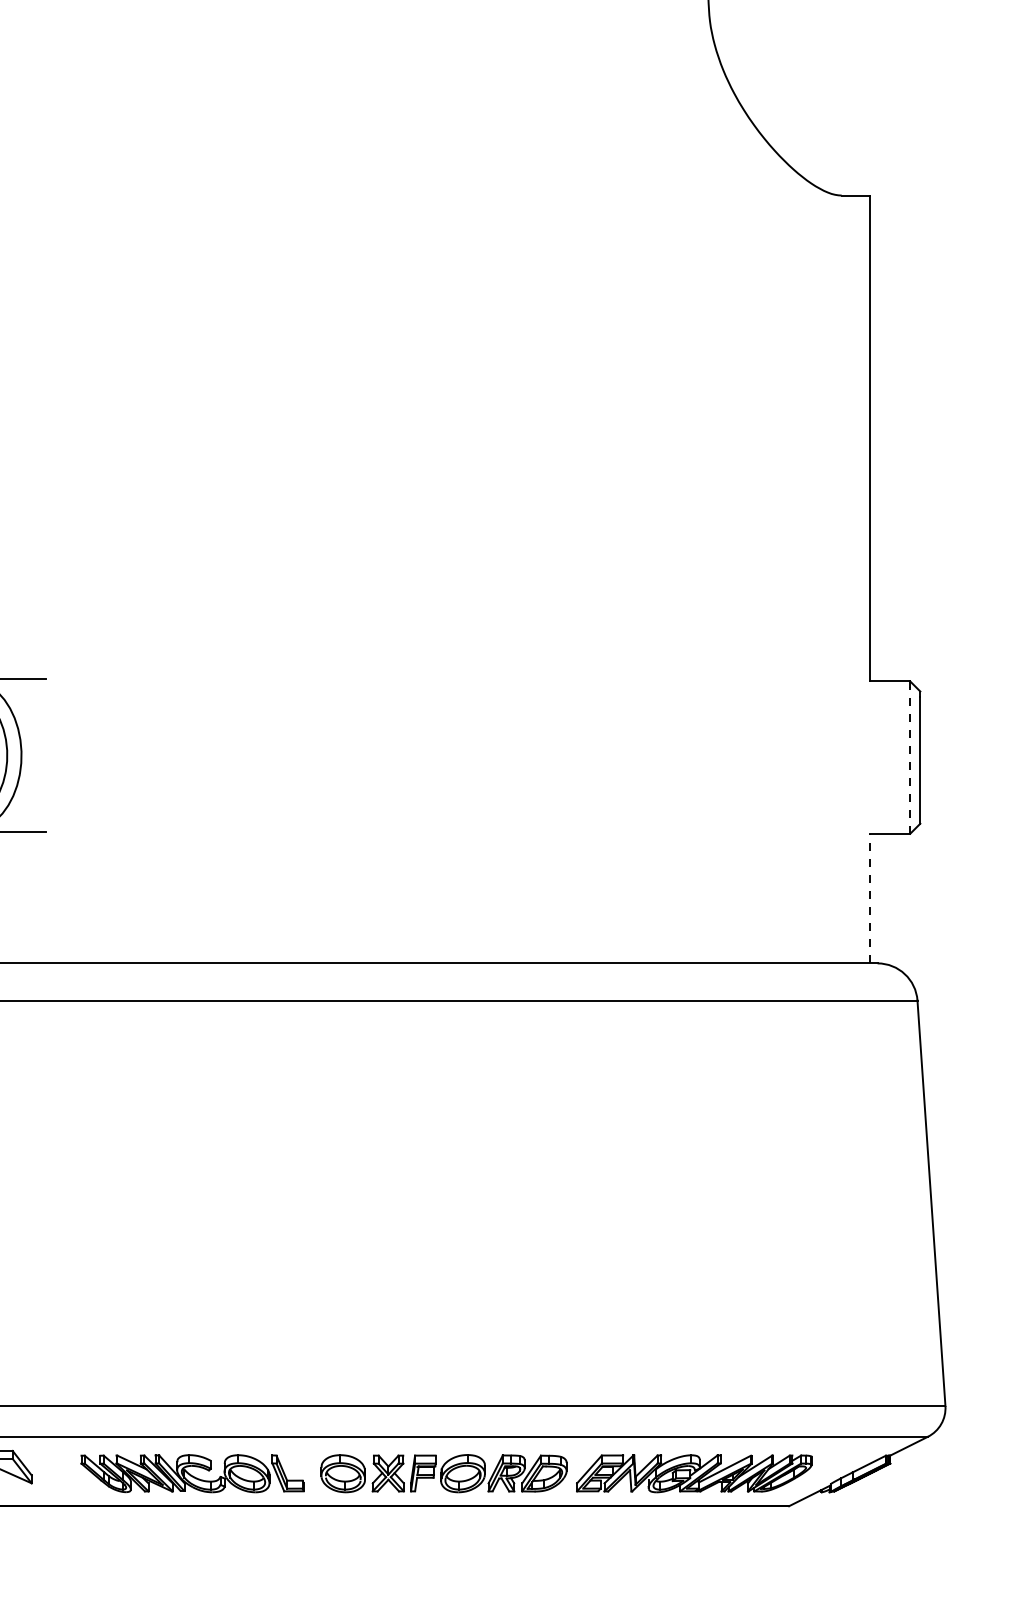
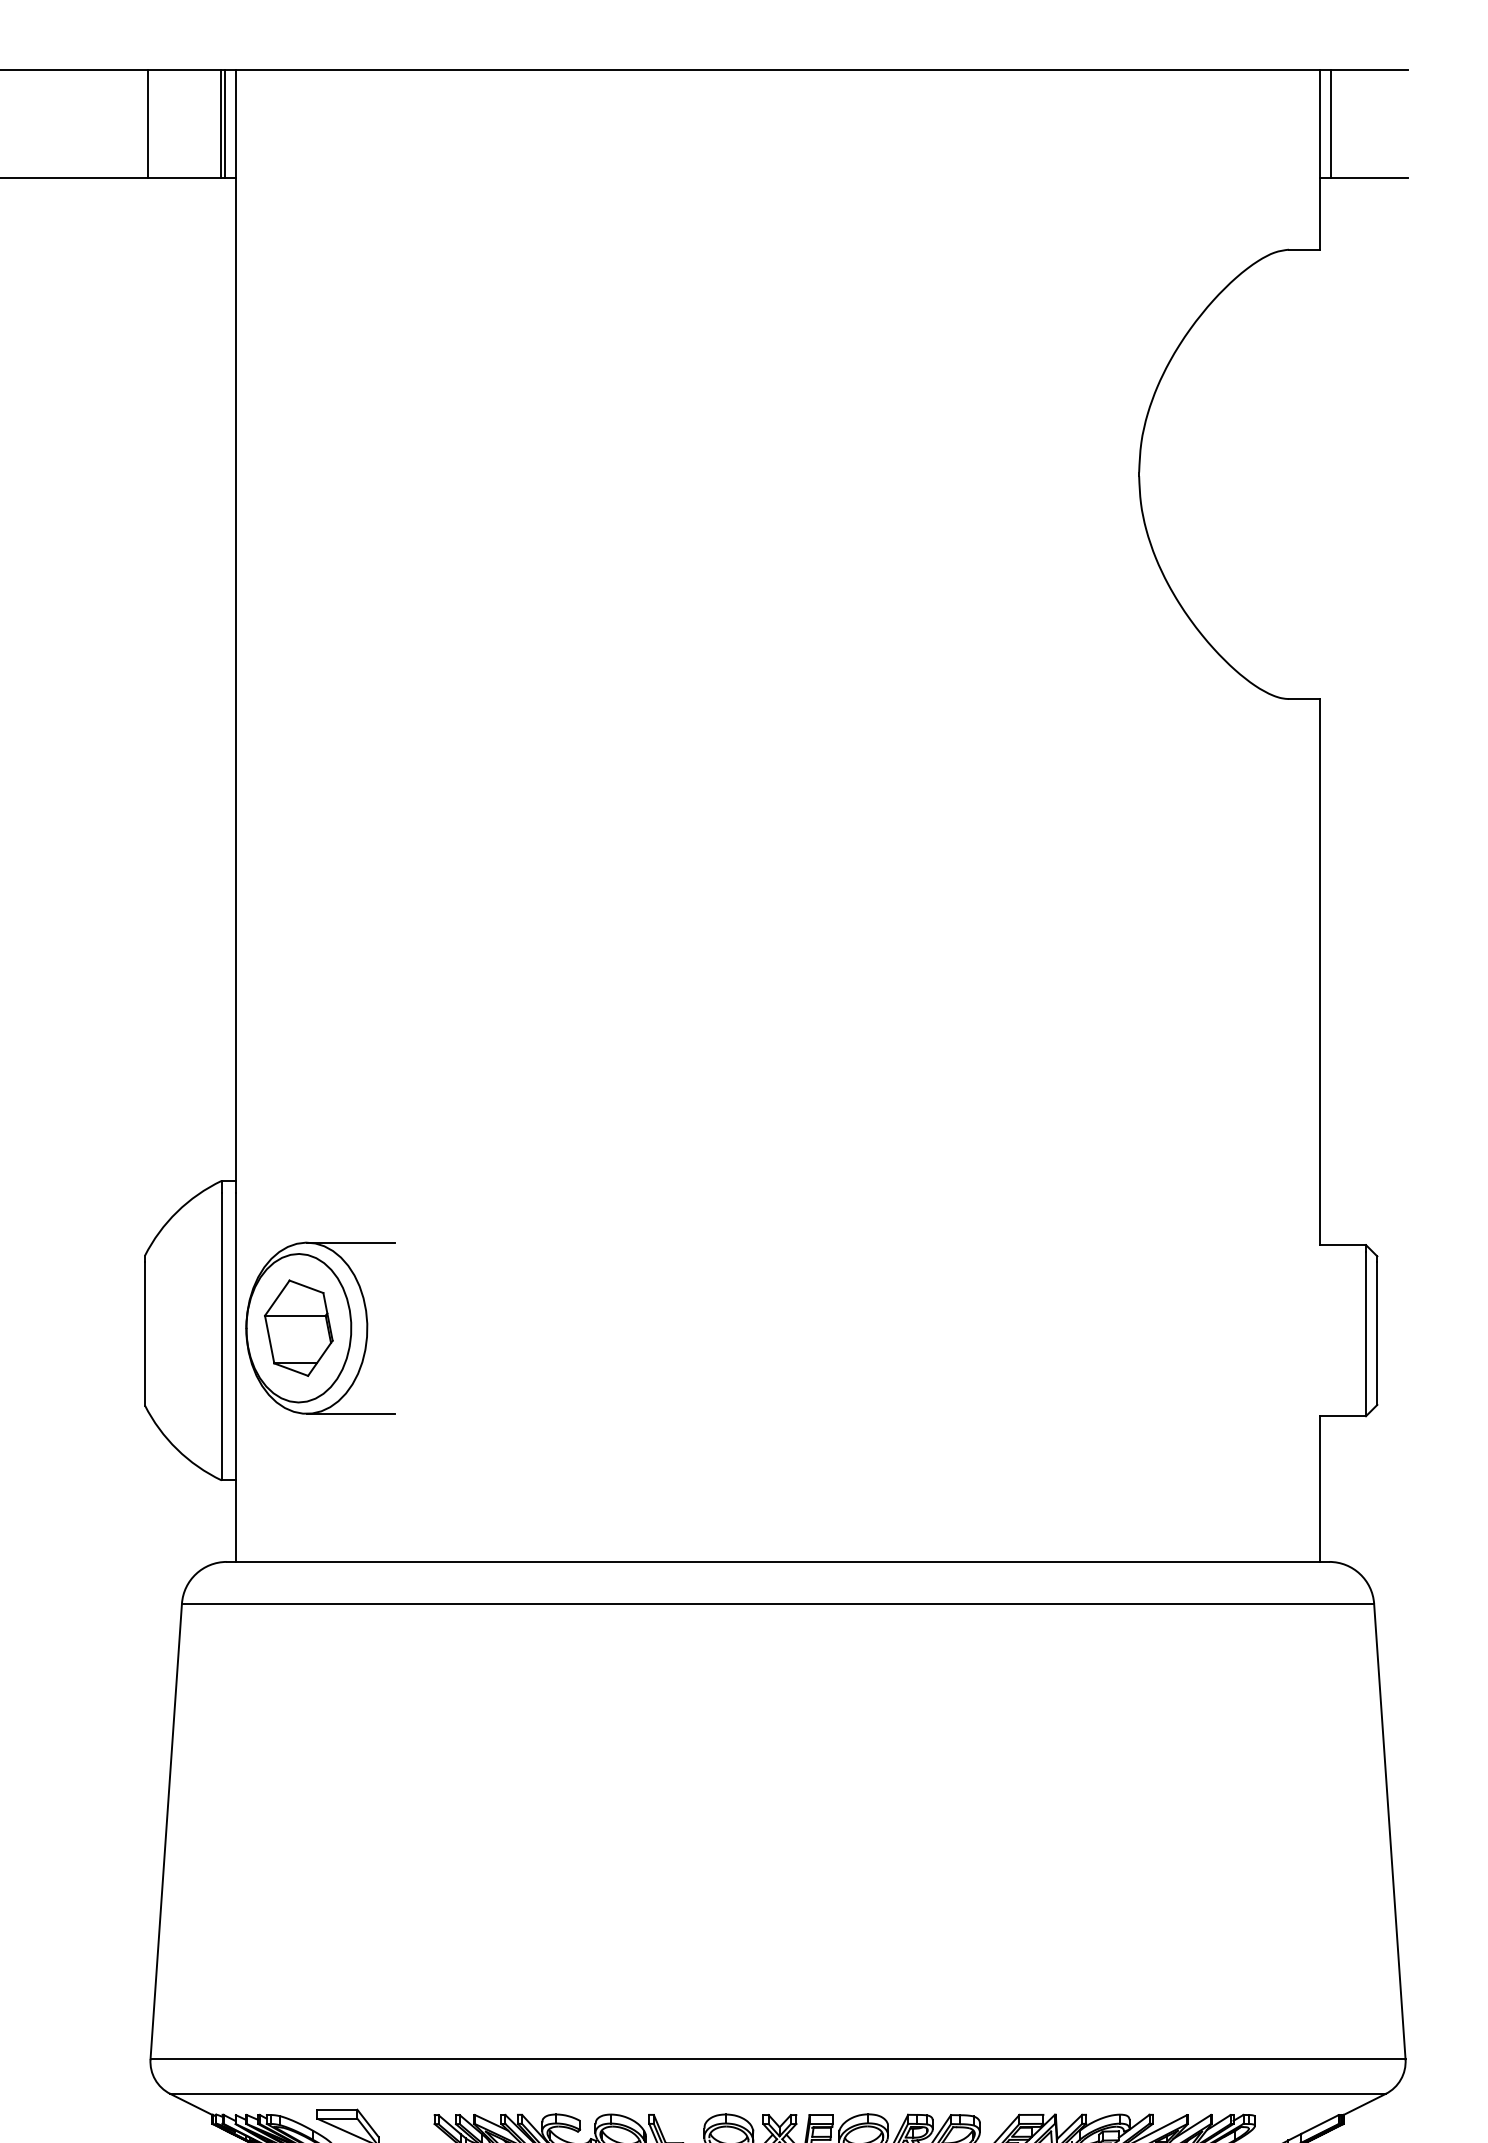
line: (909, 760) -> (1365, 1333), dashed -> solid
line: (869, 898) -> (1320, 1489), dashed -> solid

